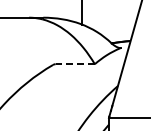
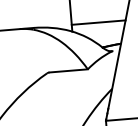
line: (109, 17) -> (98, 22), added
line: (75, 64) -> (68, 71), dashed -> solid

